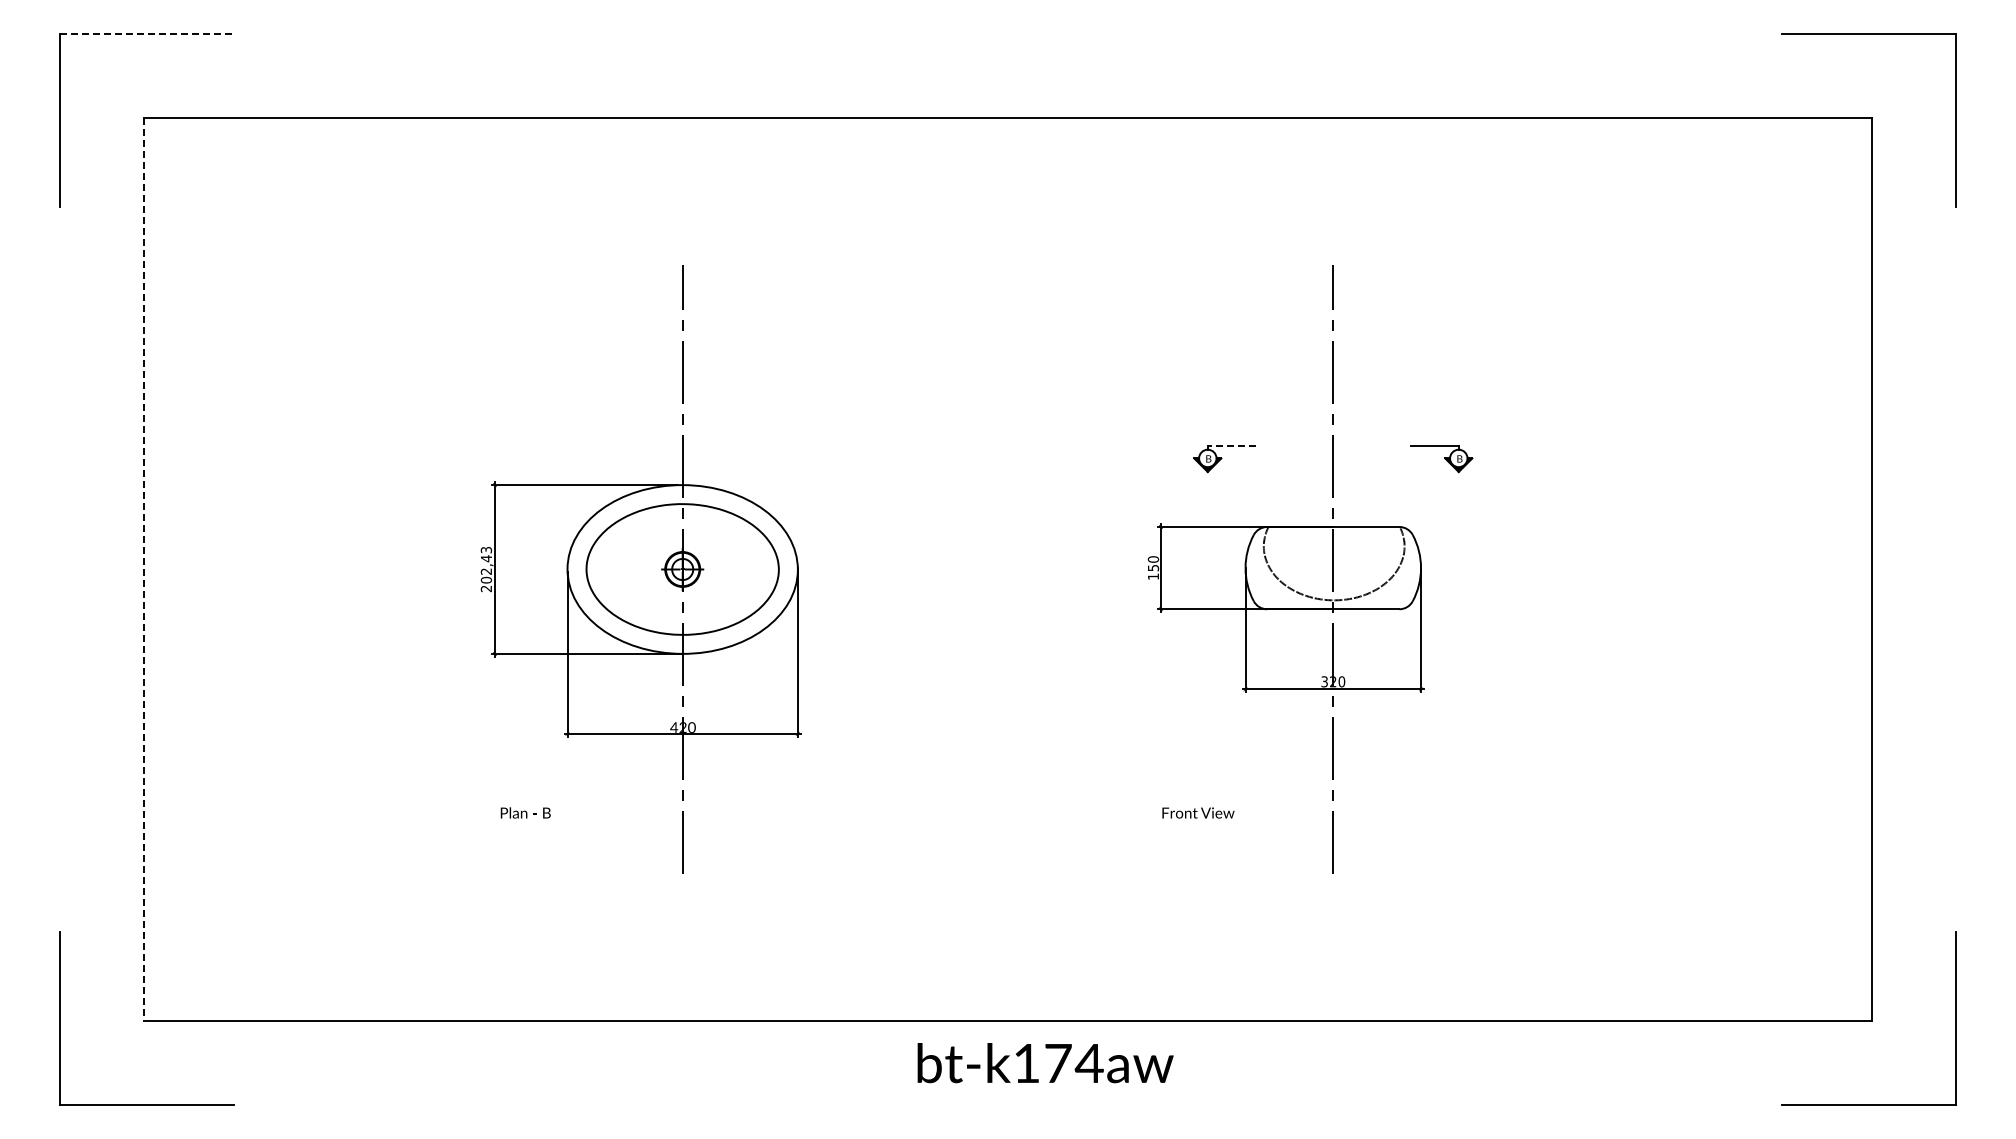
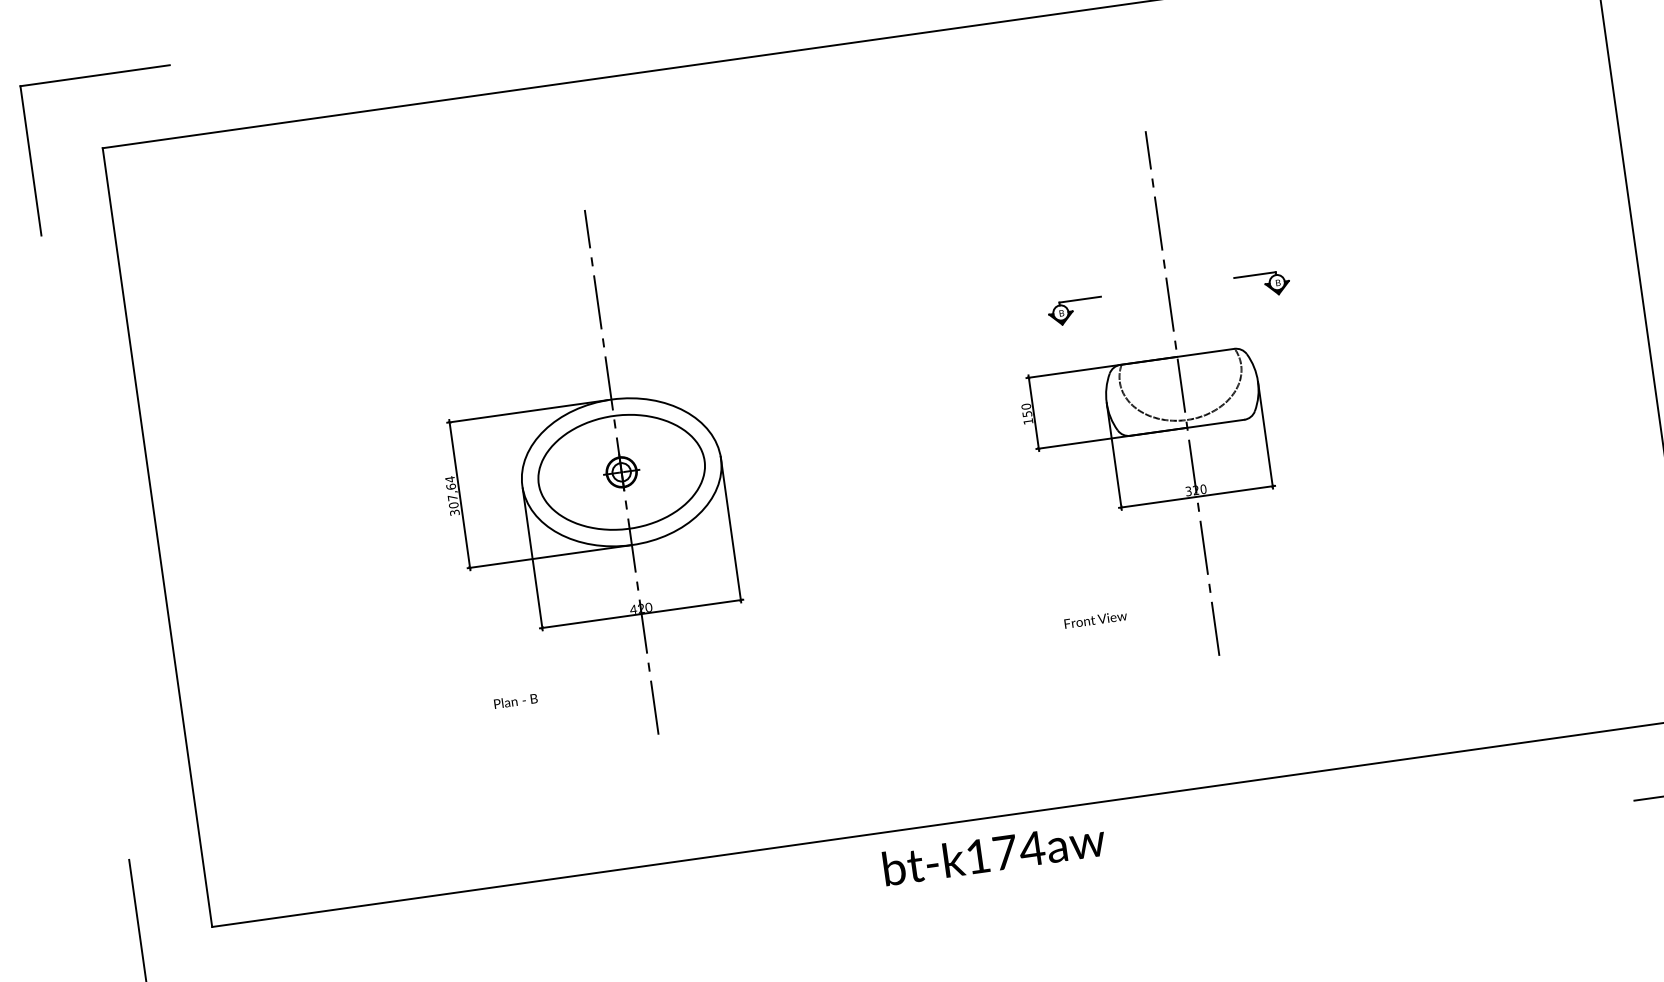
line: (147, 34) -> (95, 76), dashed -> solid
line: (1231, 446) -> (1079, 299), dashed -> solid
line: (144, 569) -> (157, 537), dashed -> solid
text: (486, 569) -> (452, 496), 202,43 -> 307,64

